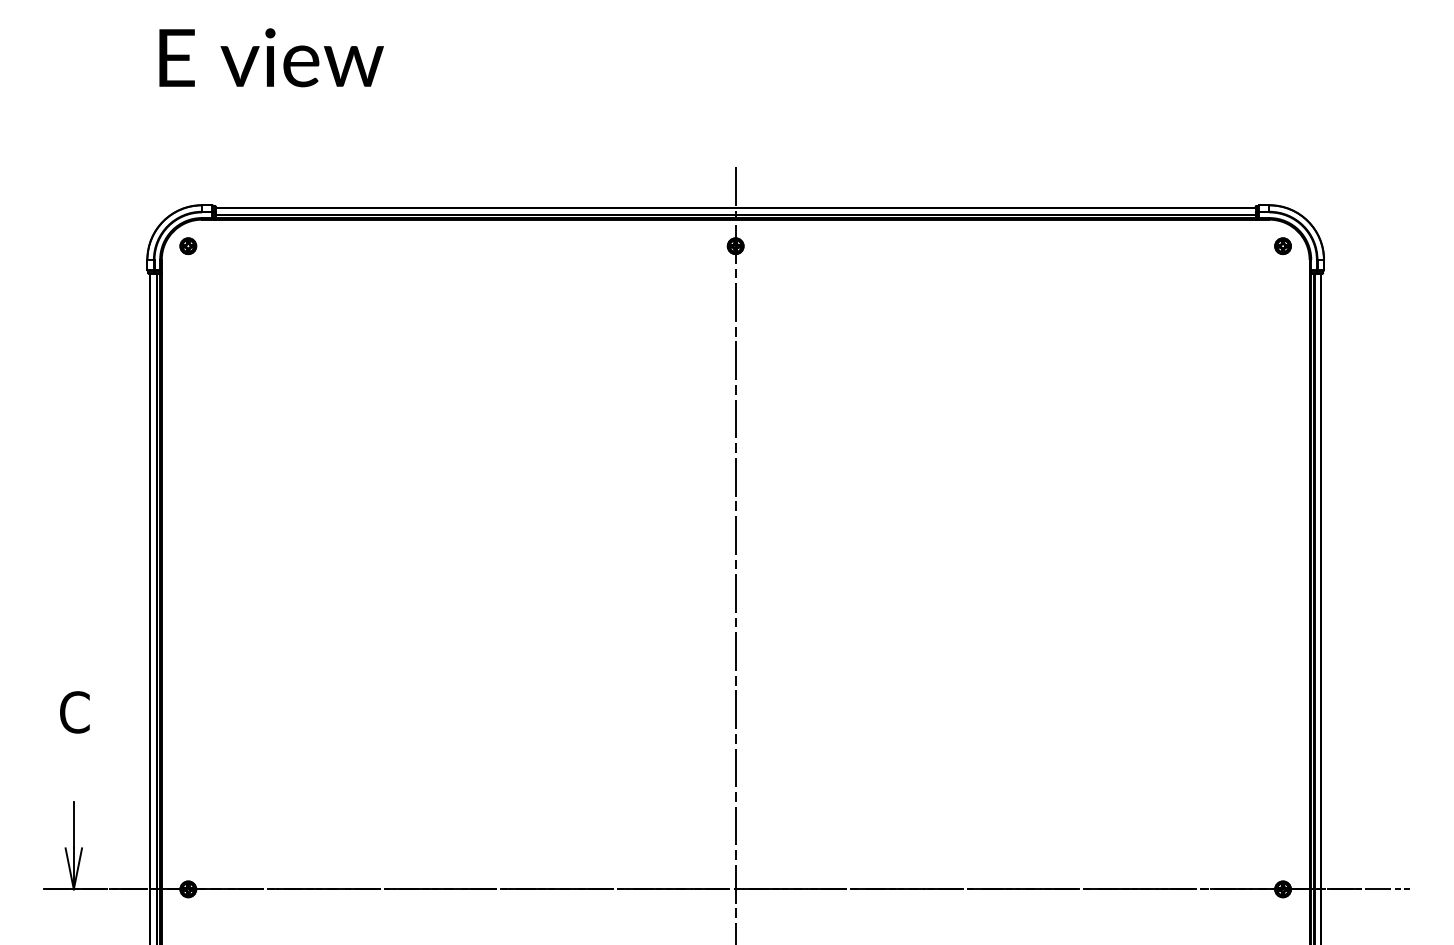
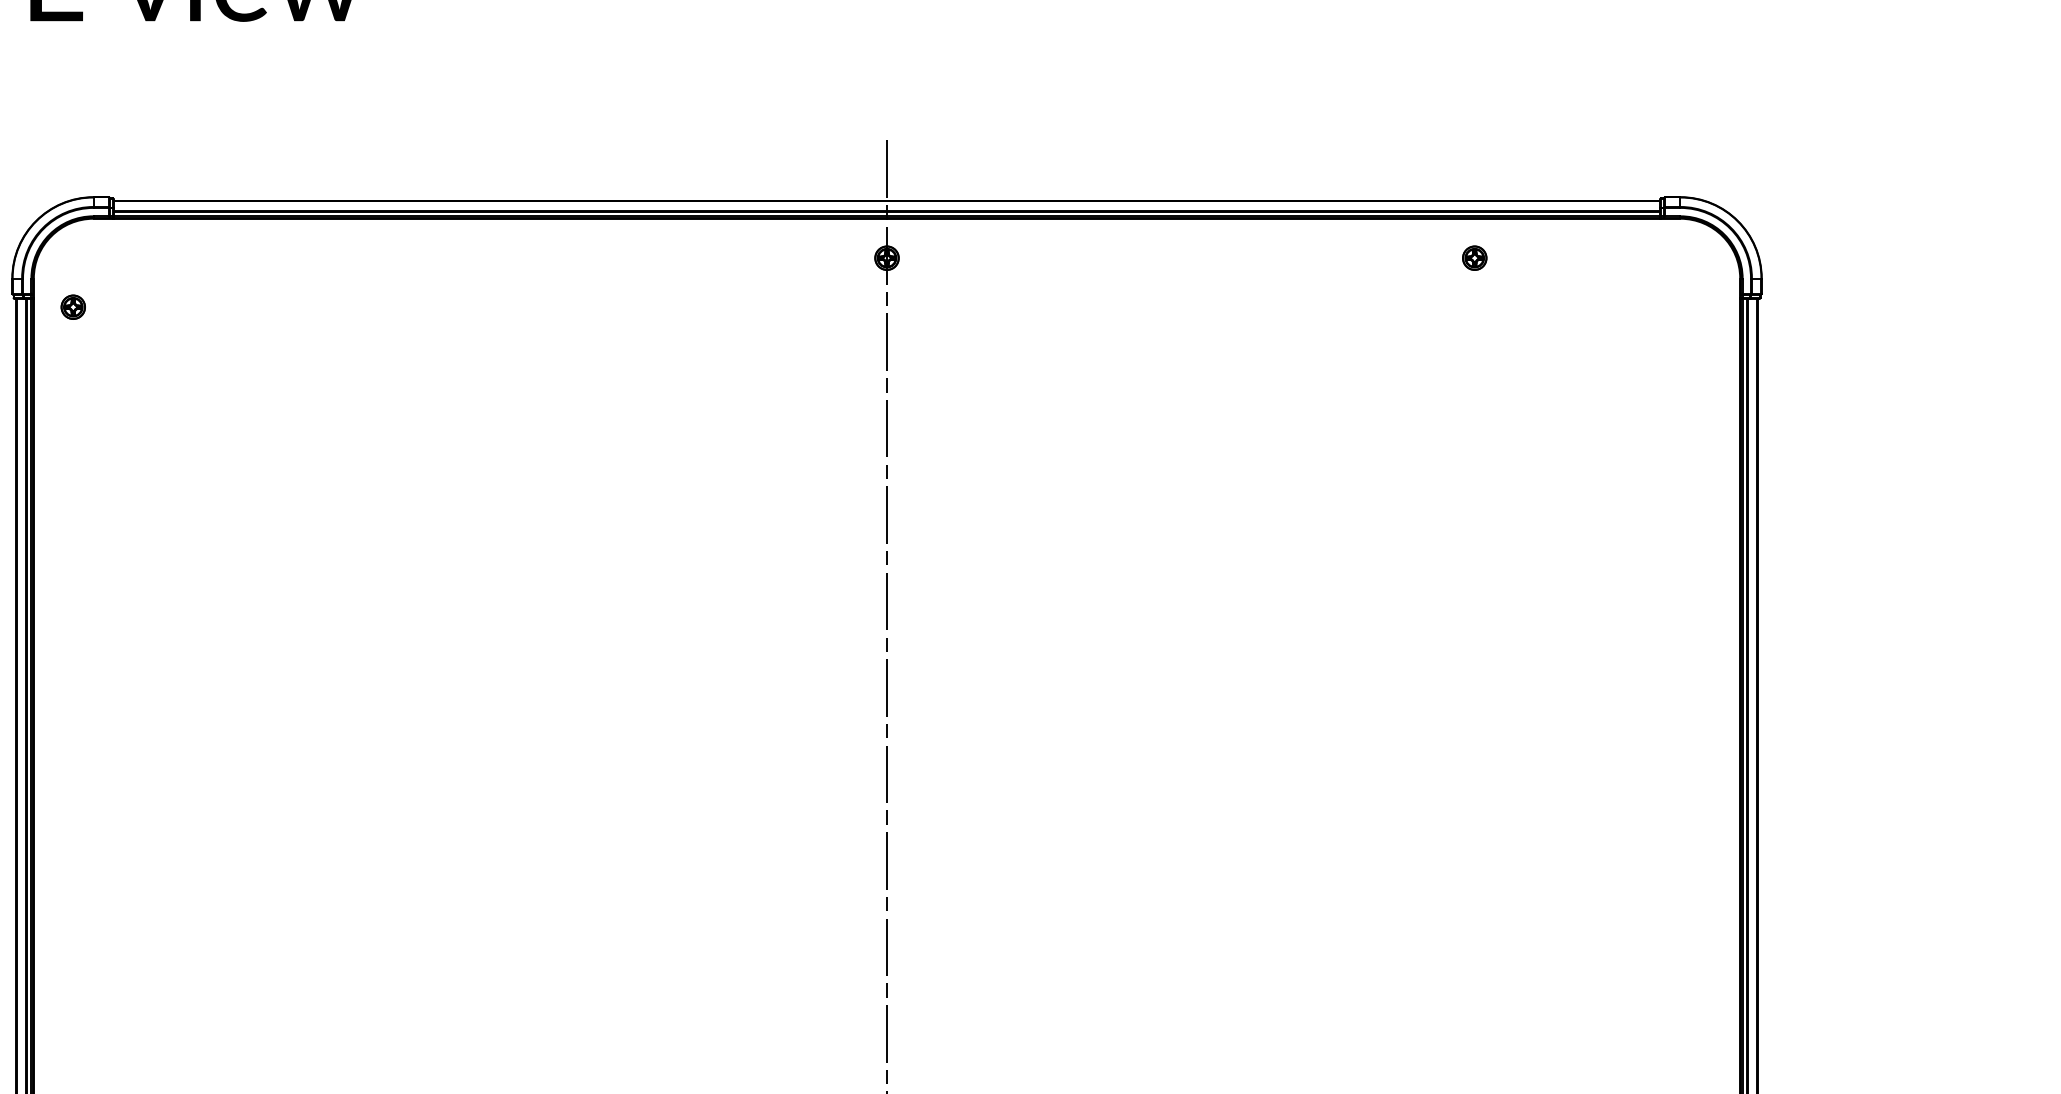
part: (188, 246) -> (73, 307), moved
part: (1282, 246) -> (1473, 258), moved

